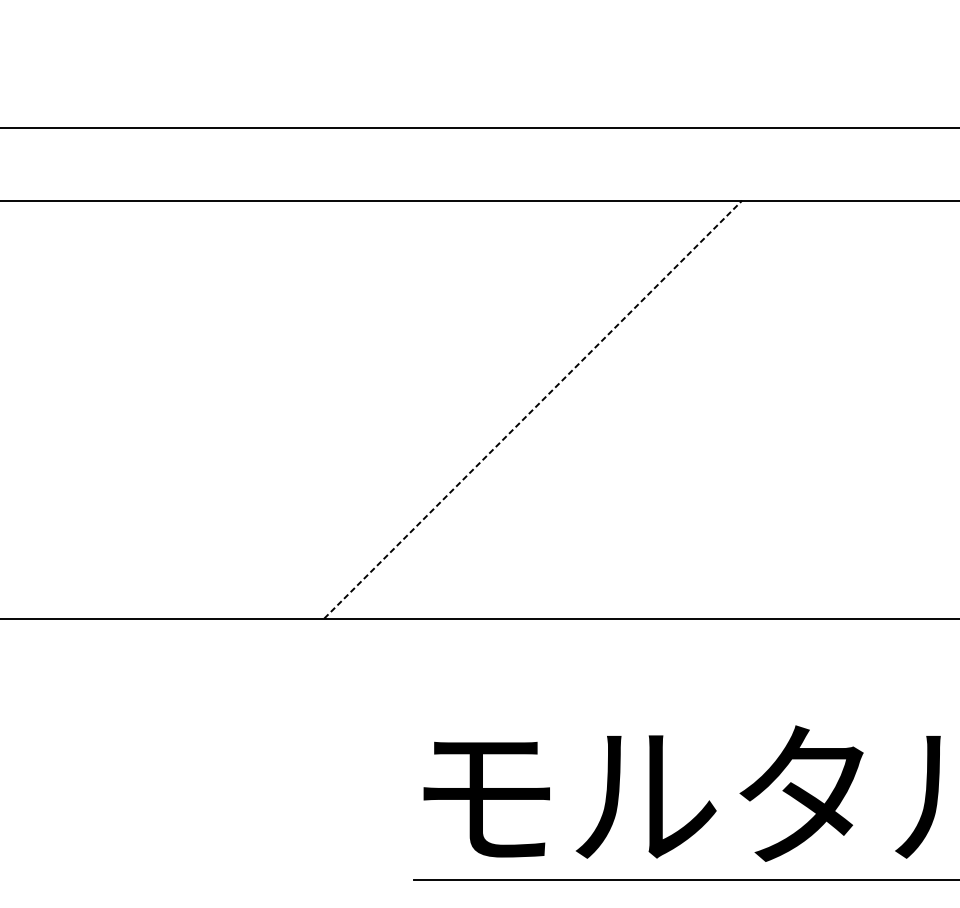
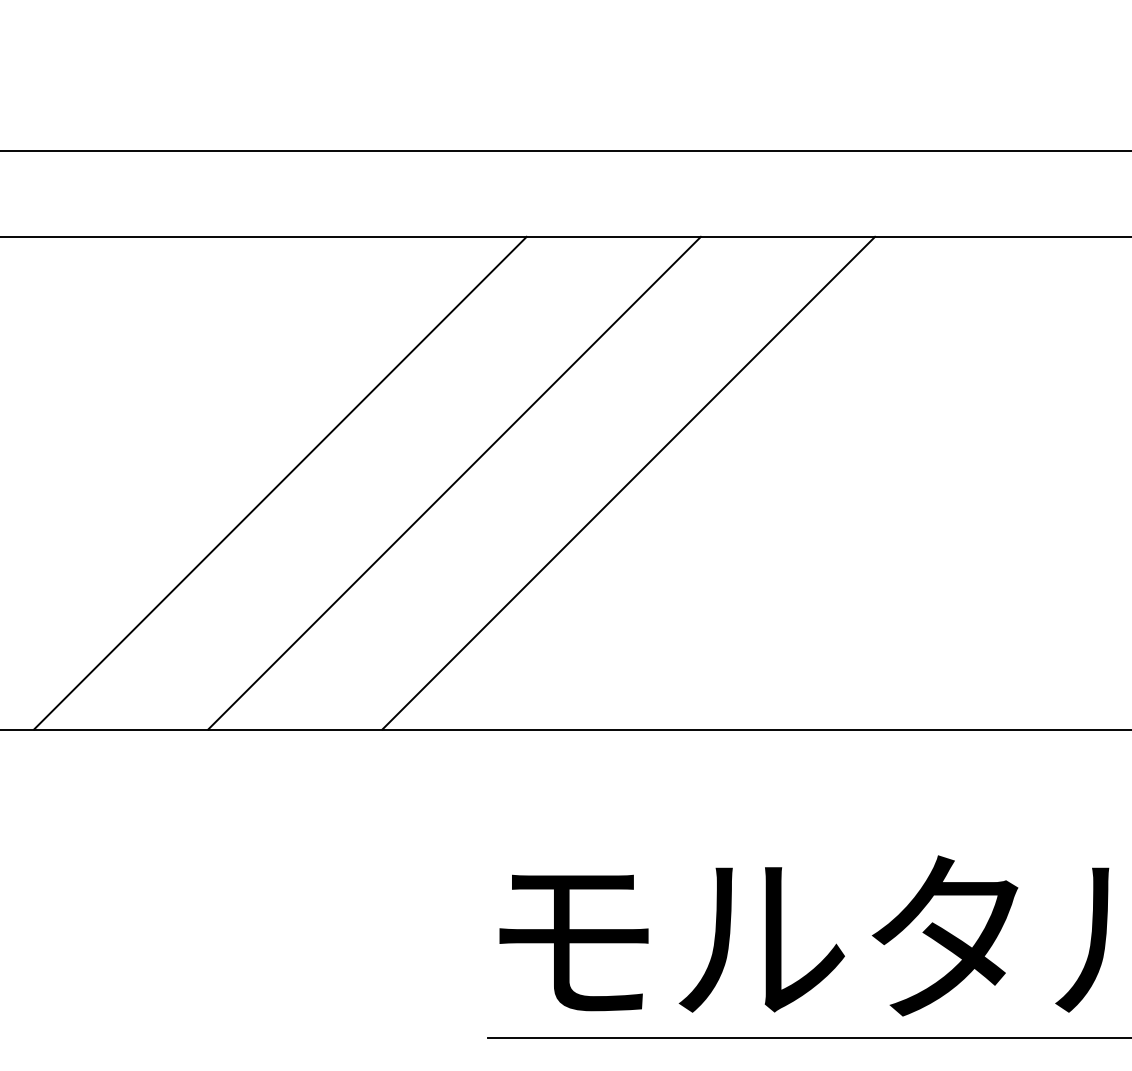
line: (237, 409) -> (280, 482), added
line: (385, 409) -> (454, 482), added
line: (533, 409) -> (629, 482), dashed -> solid

